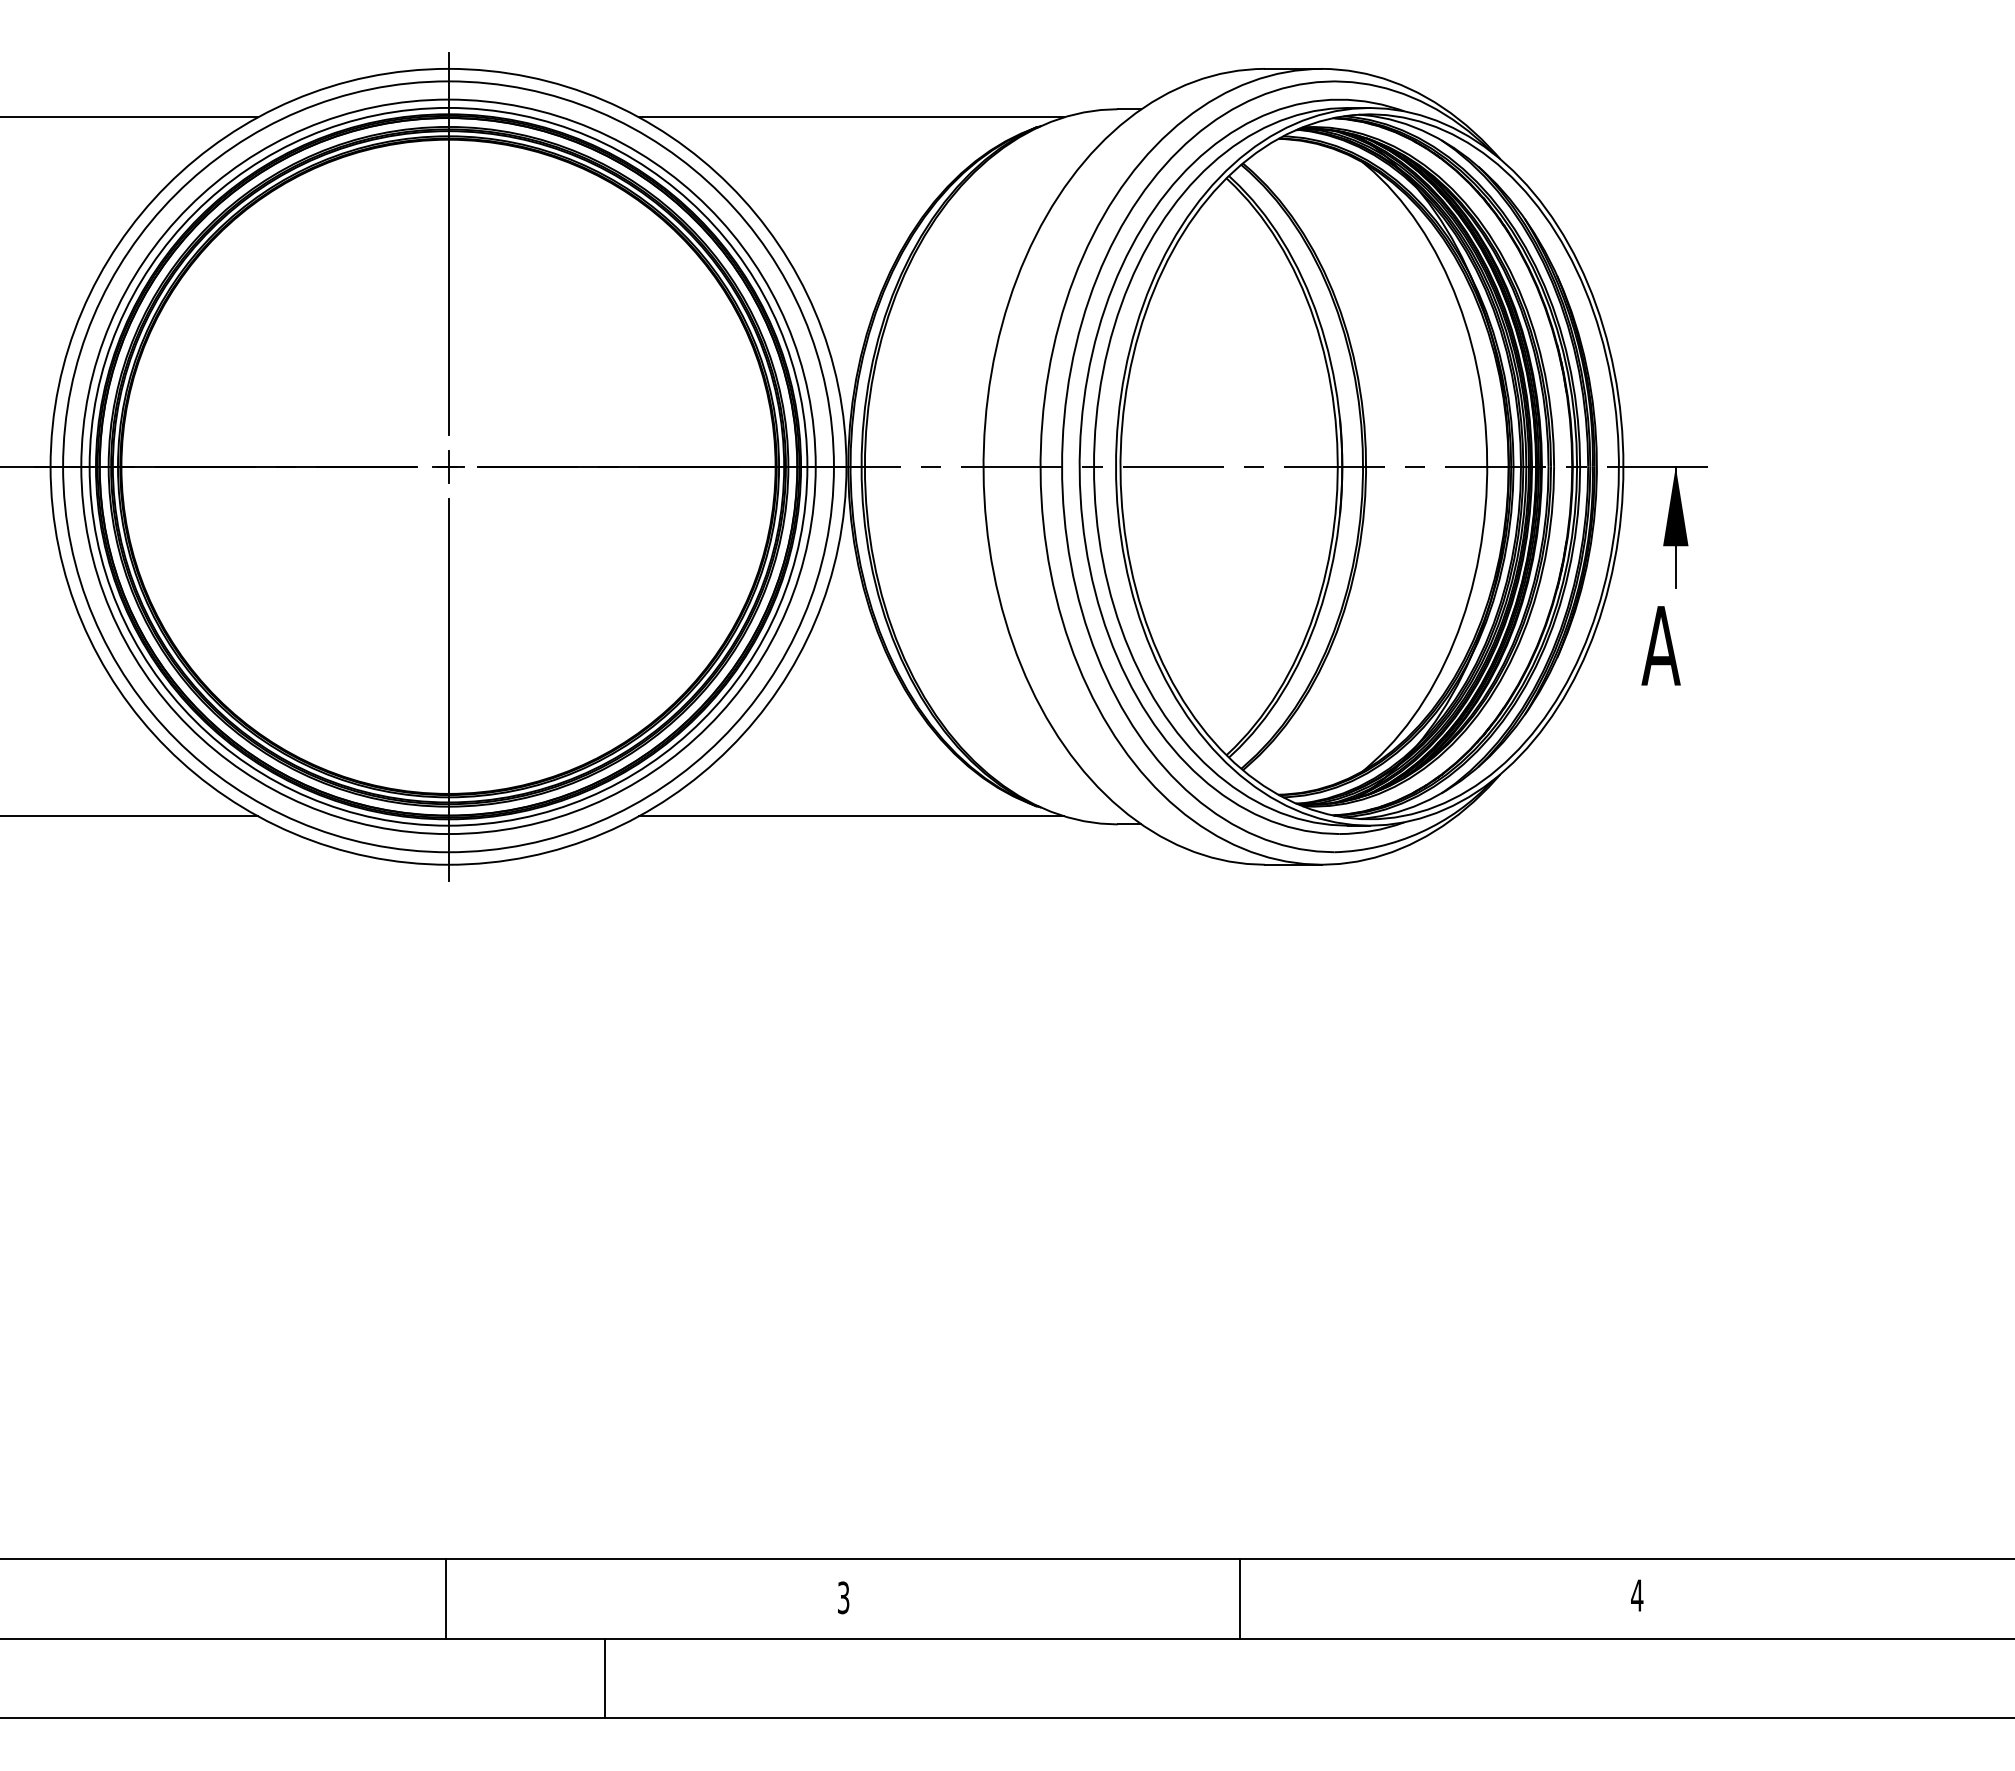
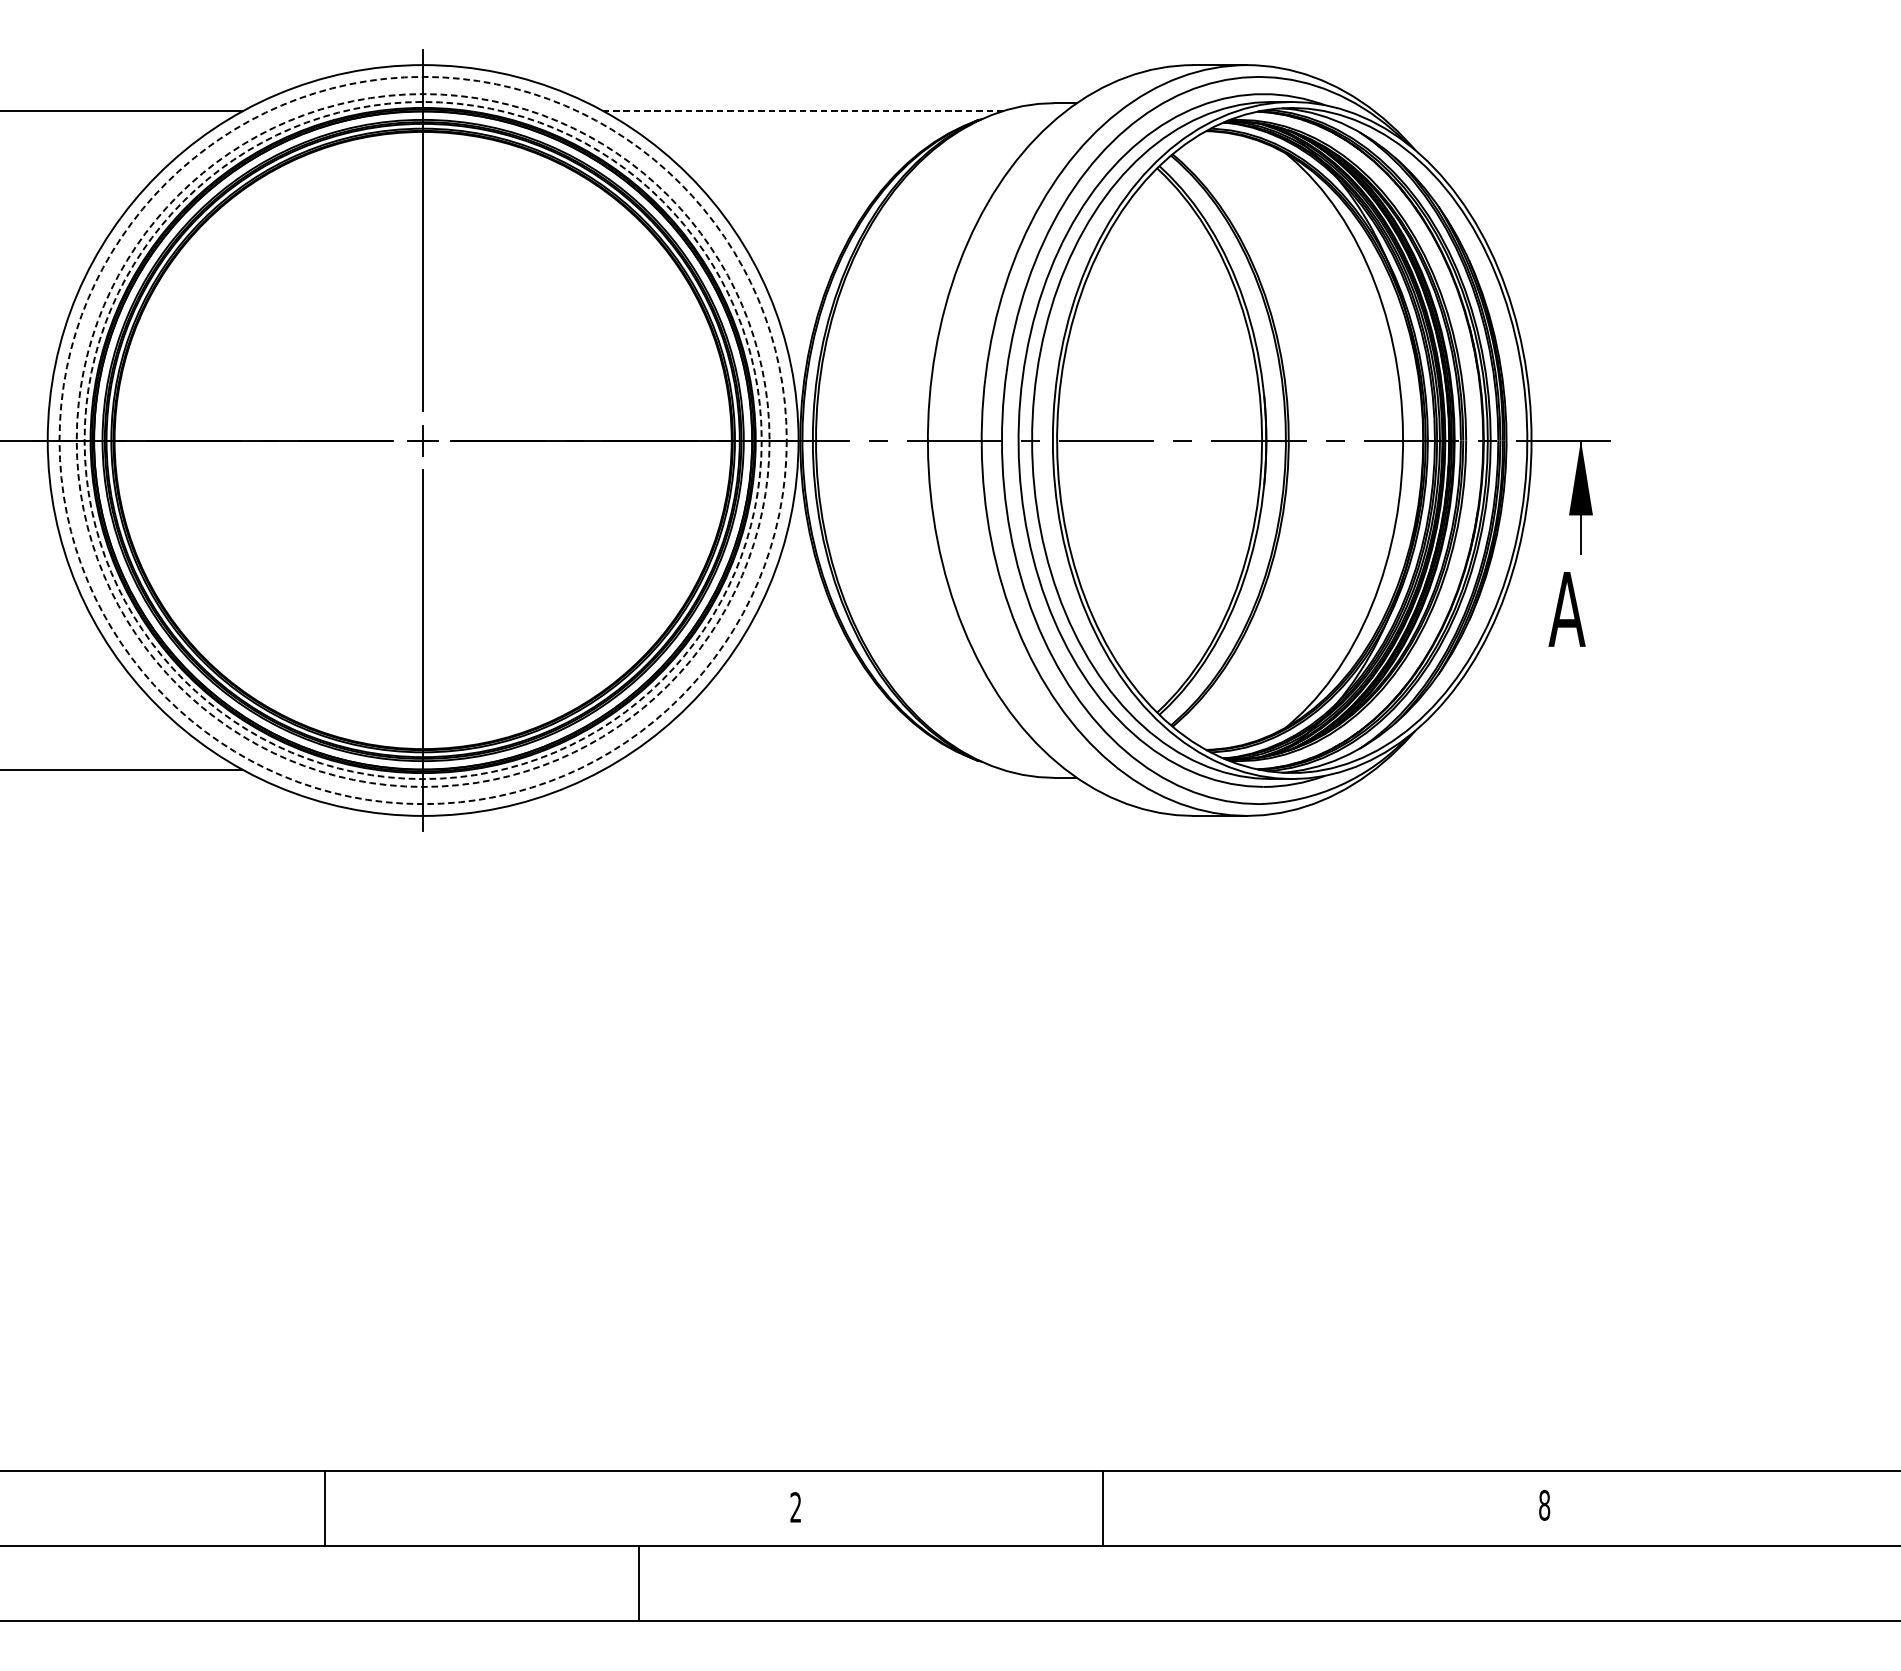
line: (850, 117) -> (802, 110), solid -> dashed
circle: (448, 466) -> (423, 440), solid -> dashed
circle: (448, 466) -> (423, 440), solid -> dashed
circle: (448, 466) -> (423, 440), solid -> dashed
line: (851, 816) -> (803, 770), removed
text: (1637, 1595) -> (1544, 1505), 4 -> 8
text: (843, 1597) -> (795, 1507), 3 -> 2
line: (445, 1598) -> (324, 1508), moved
line: (1239, 1598) -> (1102, 1508), moved
line: (604, 1677) -> (638, 1582), moved

